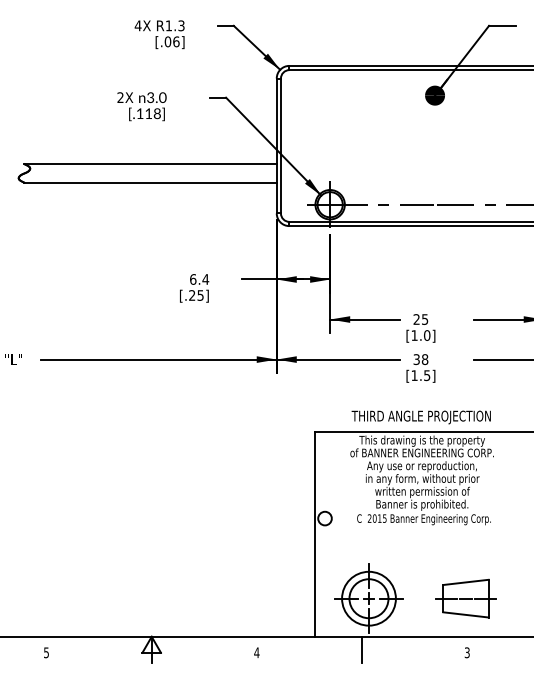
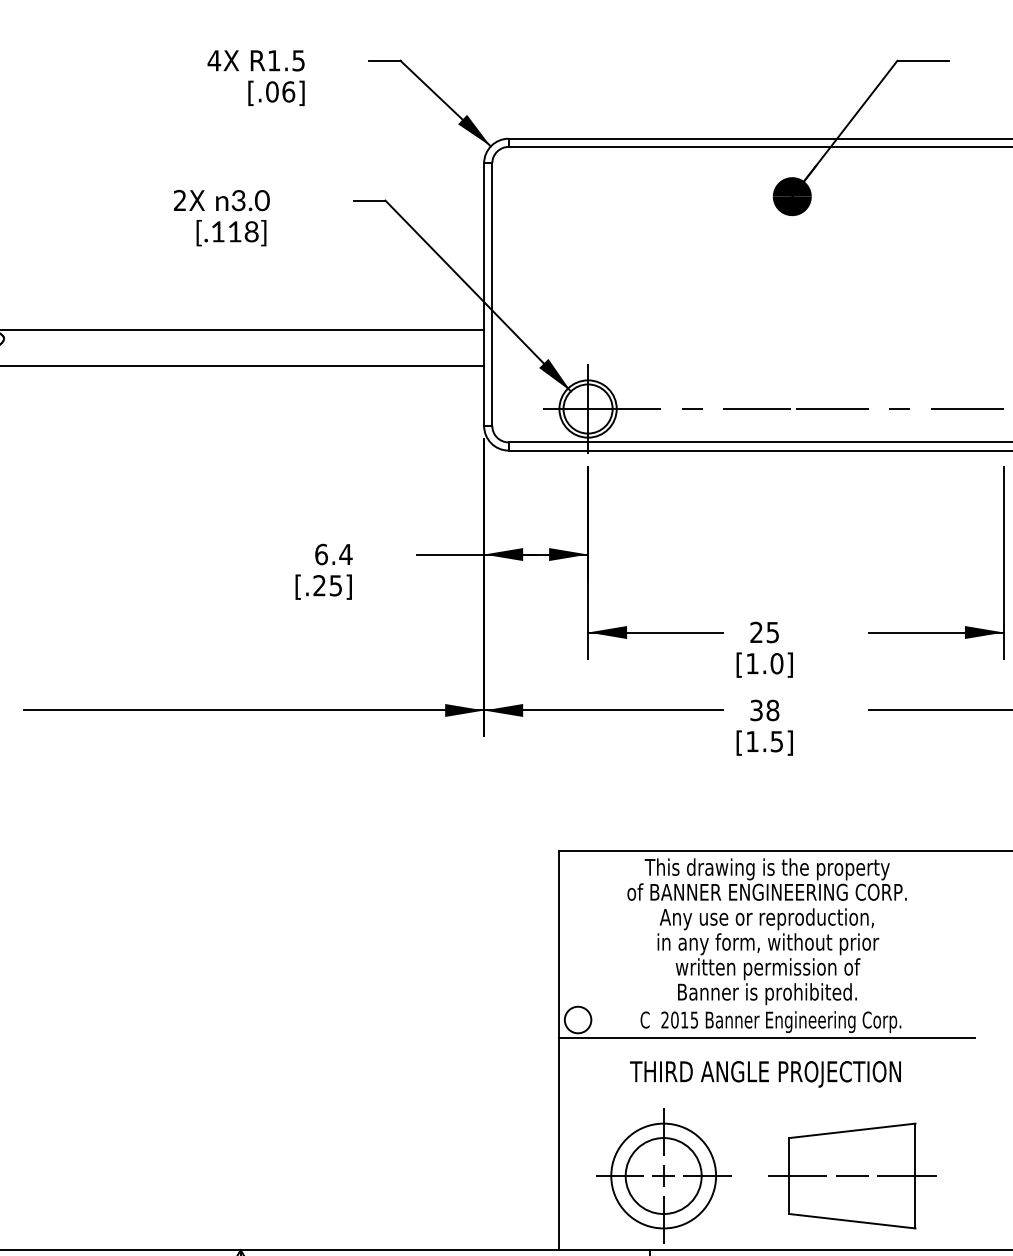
text: (181, 25) -> (298, 60), R1.3 -> R1.5
text: (420, 417) -> (763, 1074), moved
line: (421, 527) -> (765, 1037), added
part: (465, 598) -> (851, 1175), size x1.43

